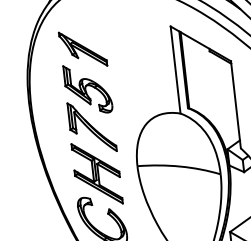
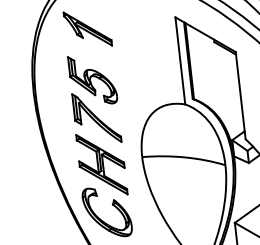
part: (82, 48) -> (87, 28), moved

